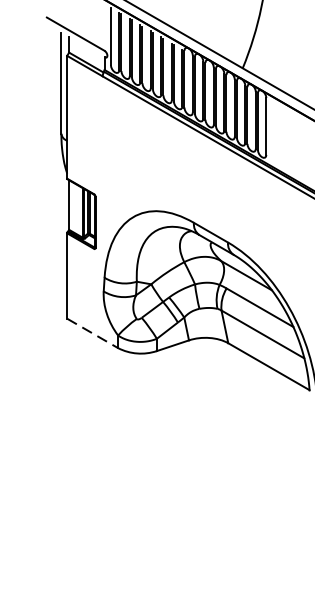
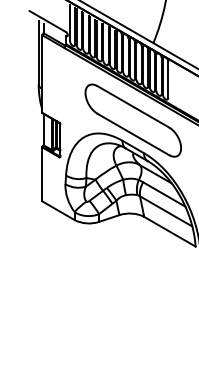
part: (209, 190) -> (132, 120), added
line: (92, 333) -> (58, 210), dashed -> solid

